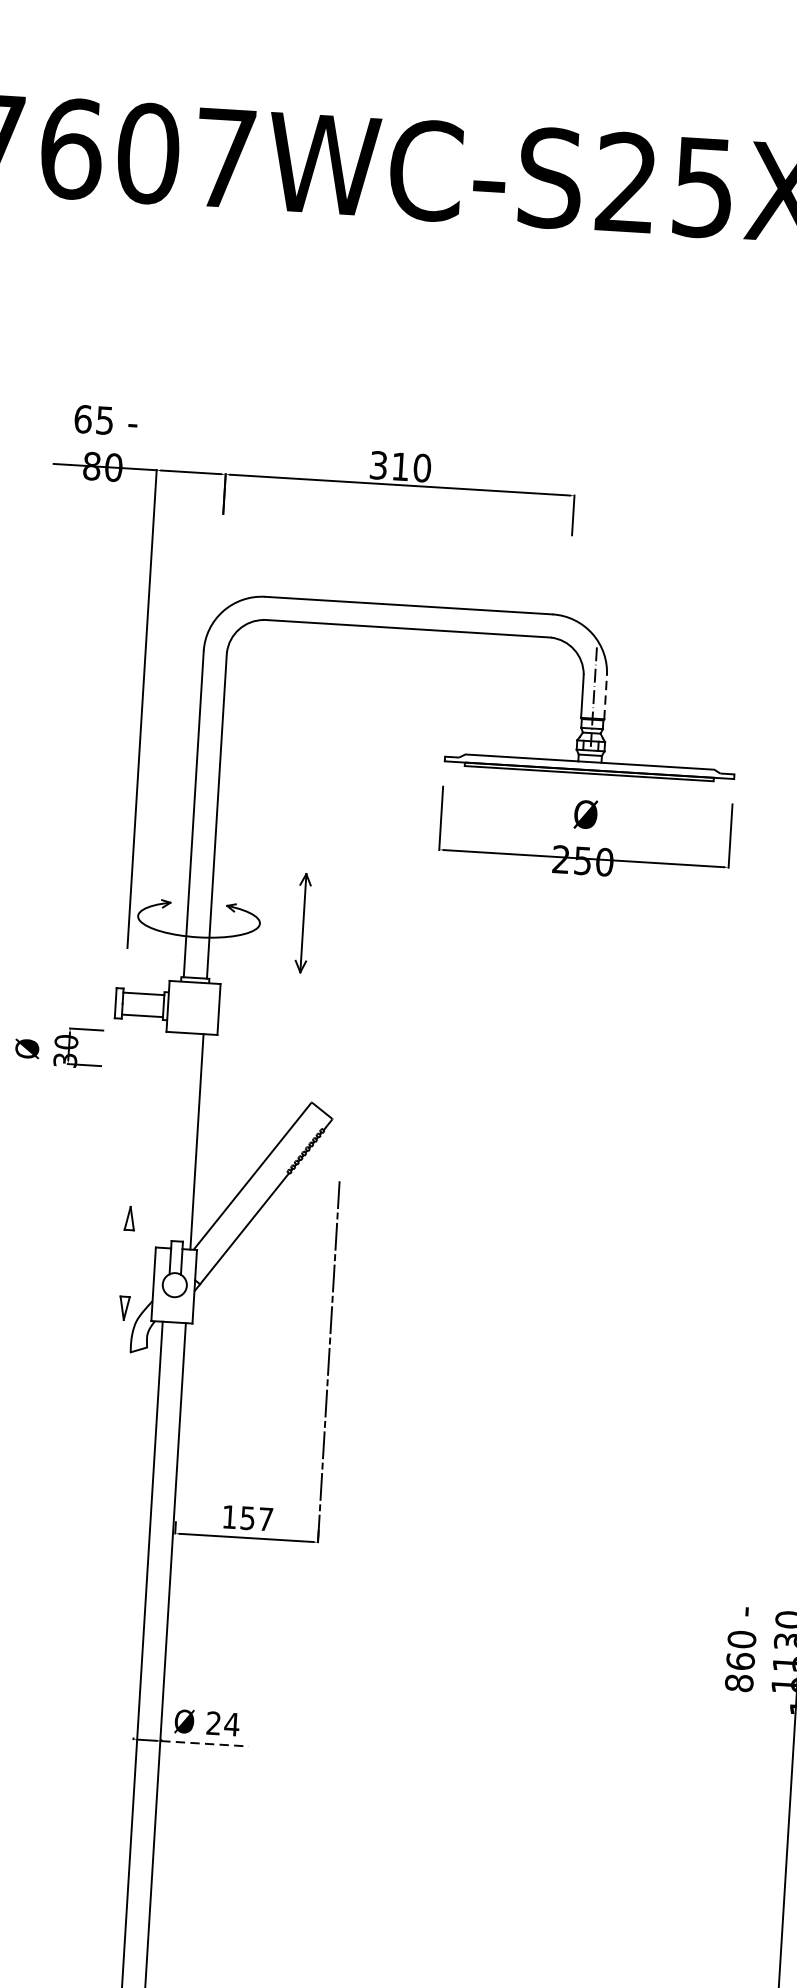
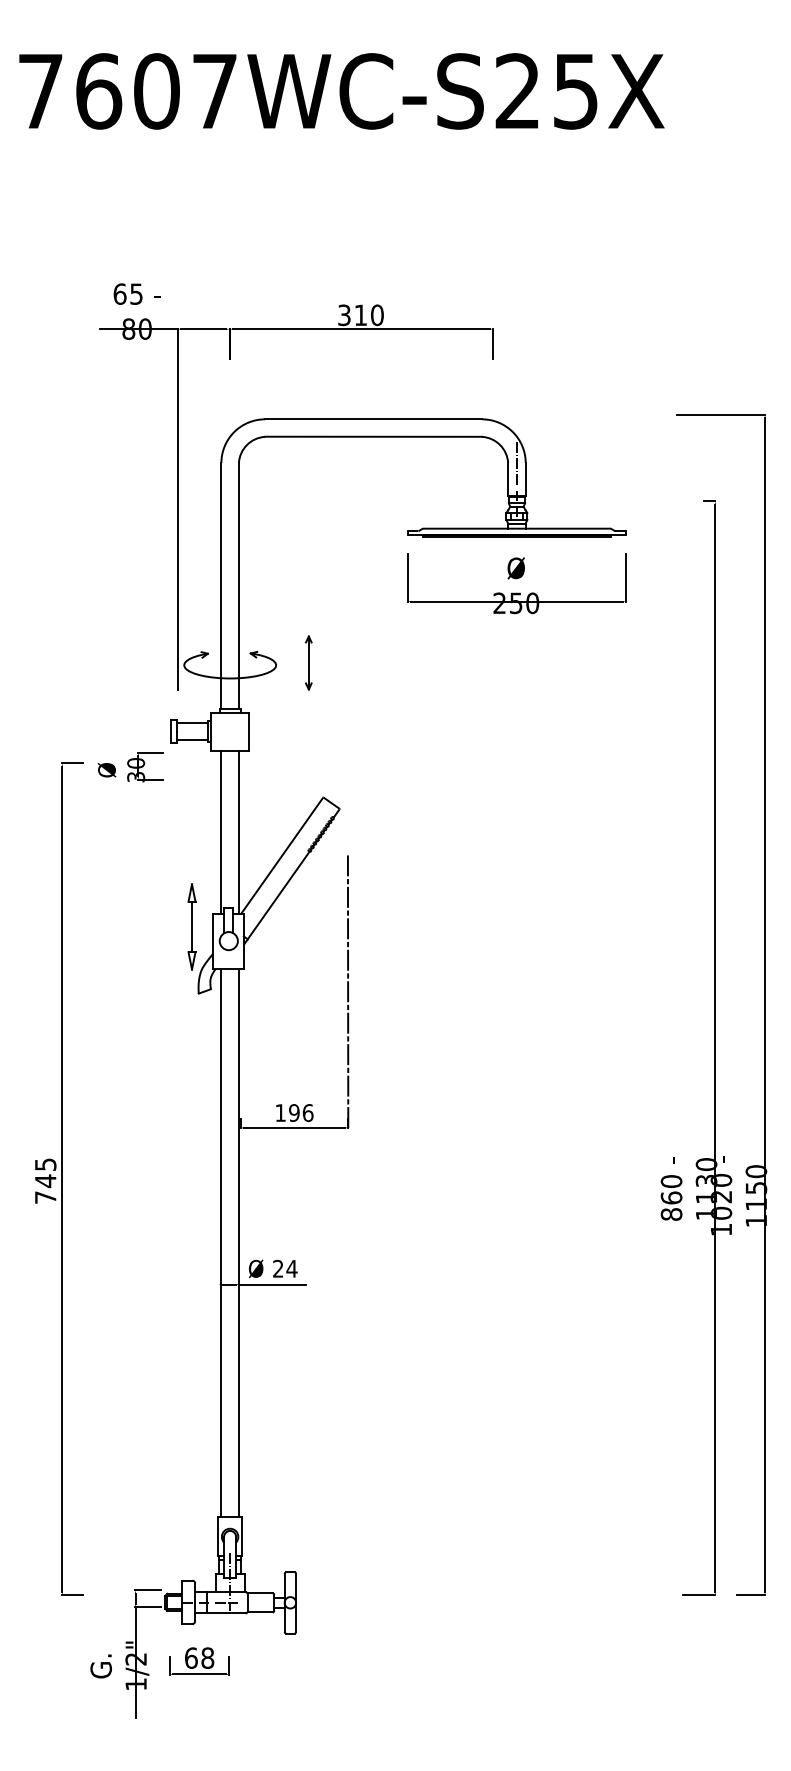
line: (605, 696) -> (525, 478), dashed -> solid
part: (302, 922) -> (308, 662), size x0.71
line: (173, 1140) -> (221, 832), added
line: (127, 1262) -> (192, 926), added
text: (257, 1519) -> (301, 1113), 157 -> 196
line: (206, 1743) -> (273, 1284), dashed -> solid

